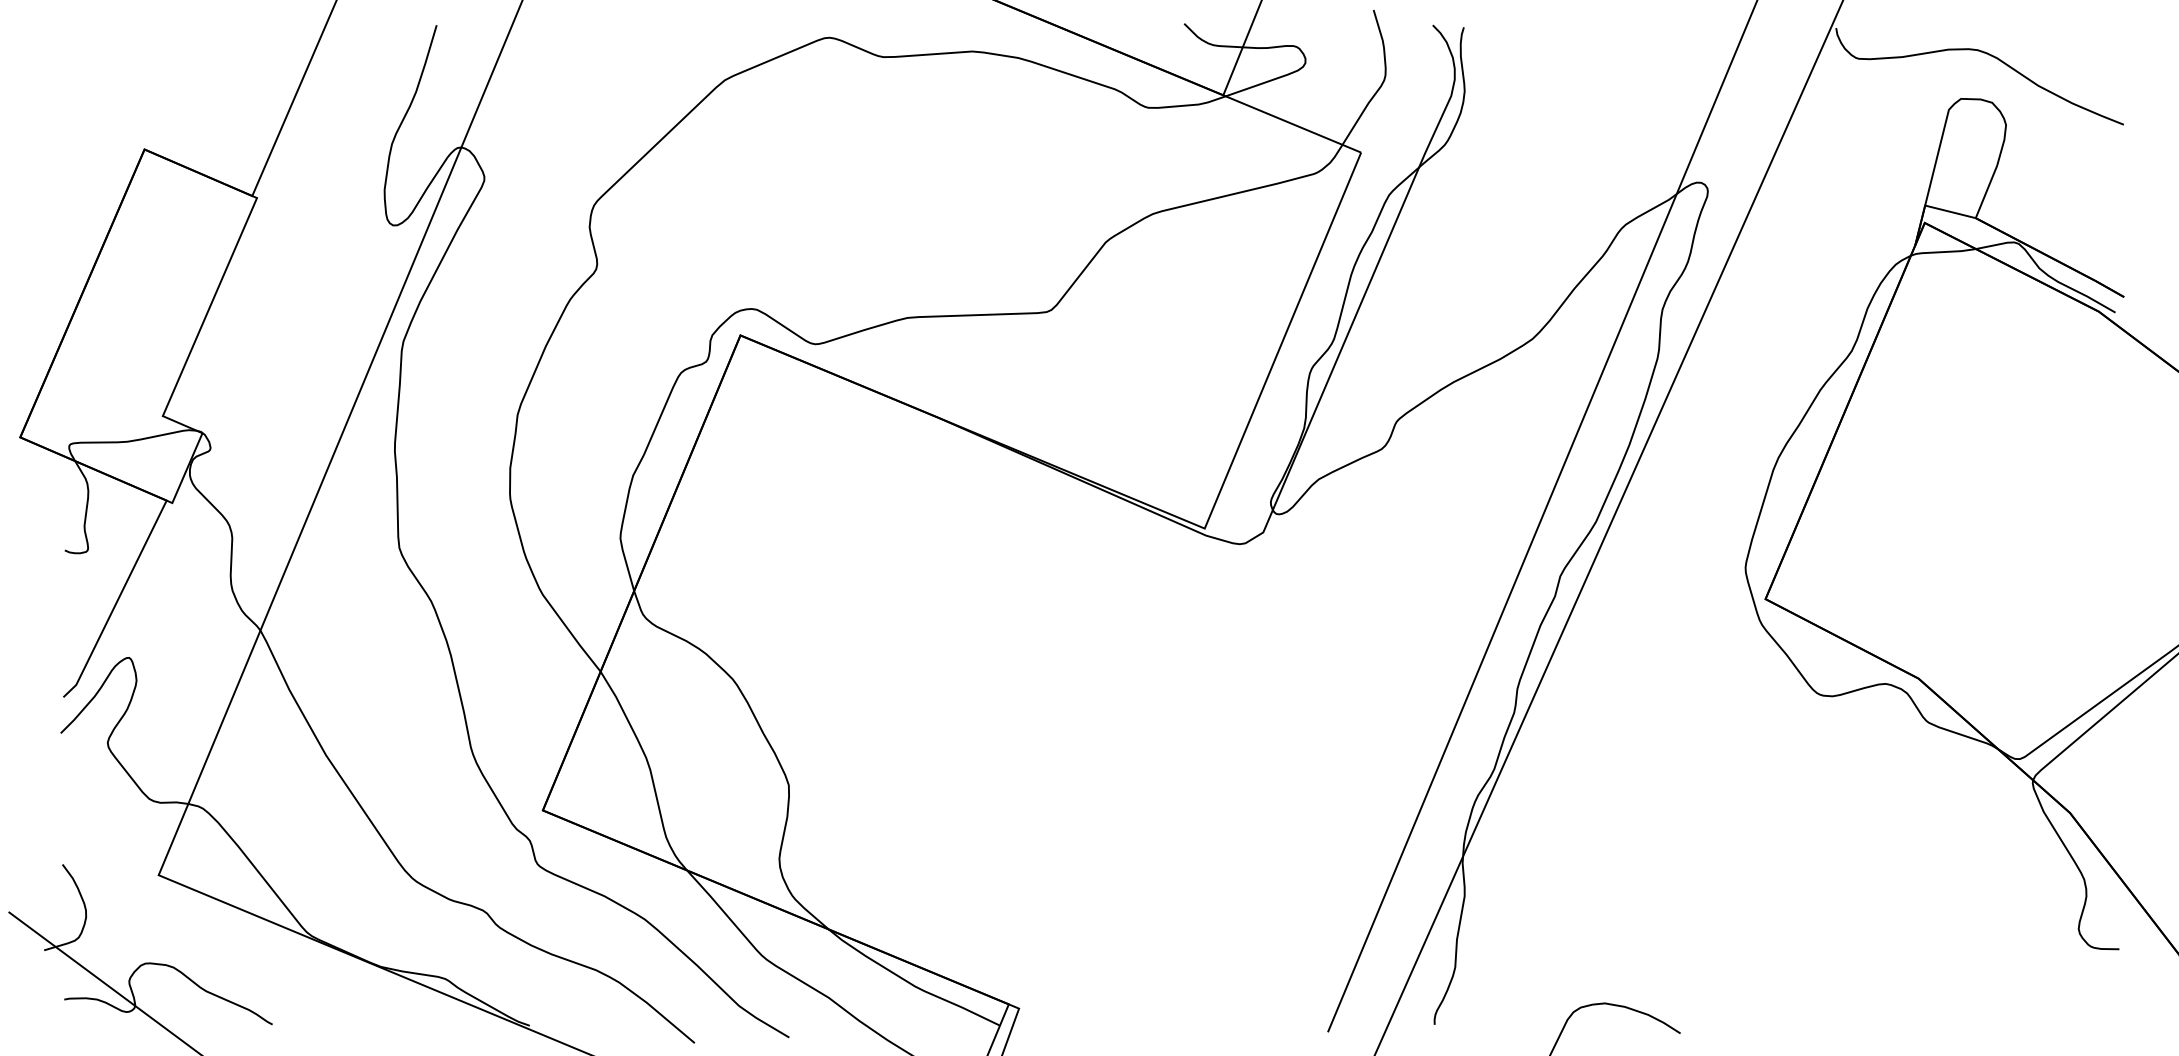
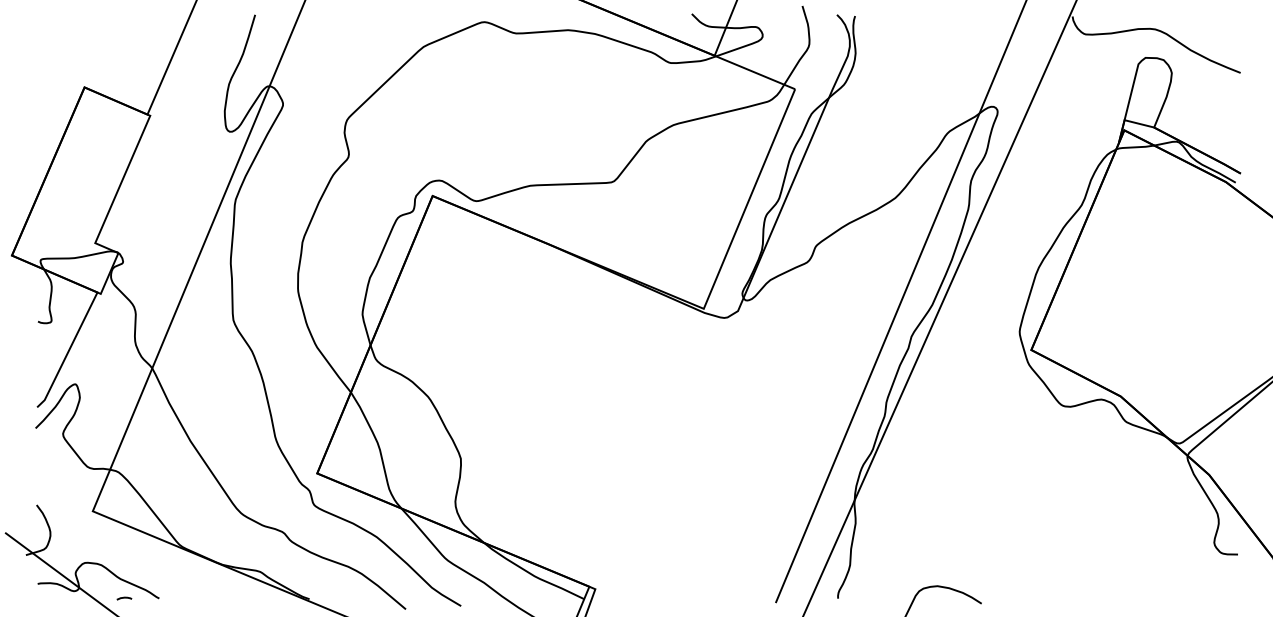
curve: (212, 1024) -> (124, 598), added

